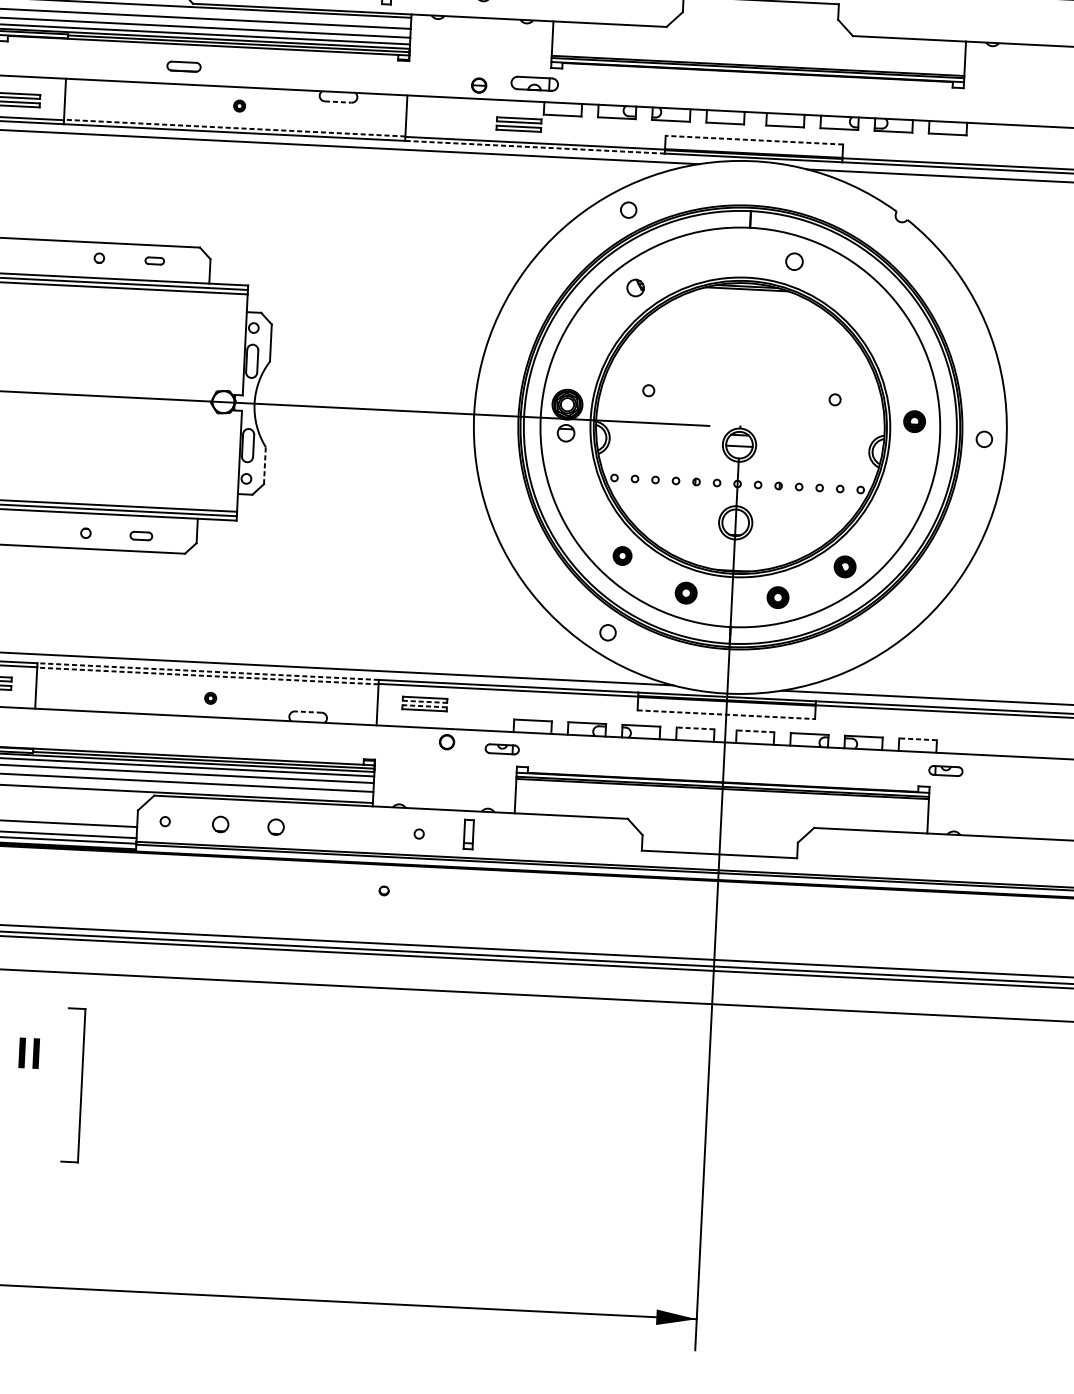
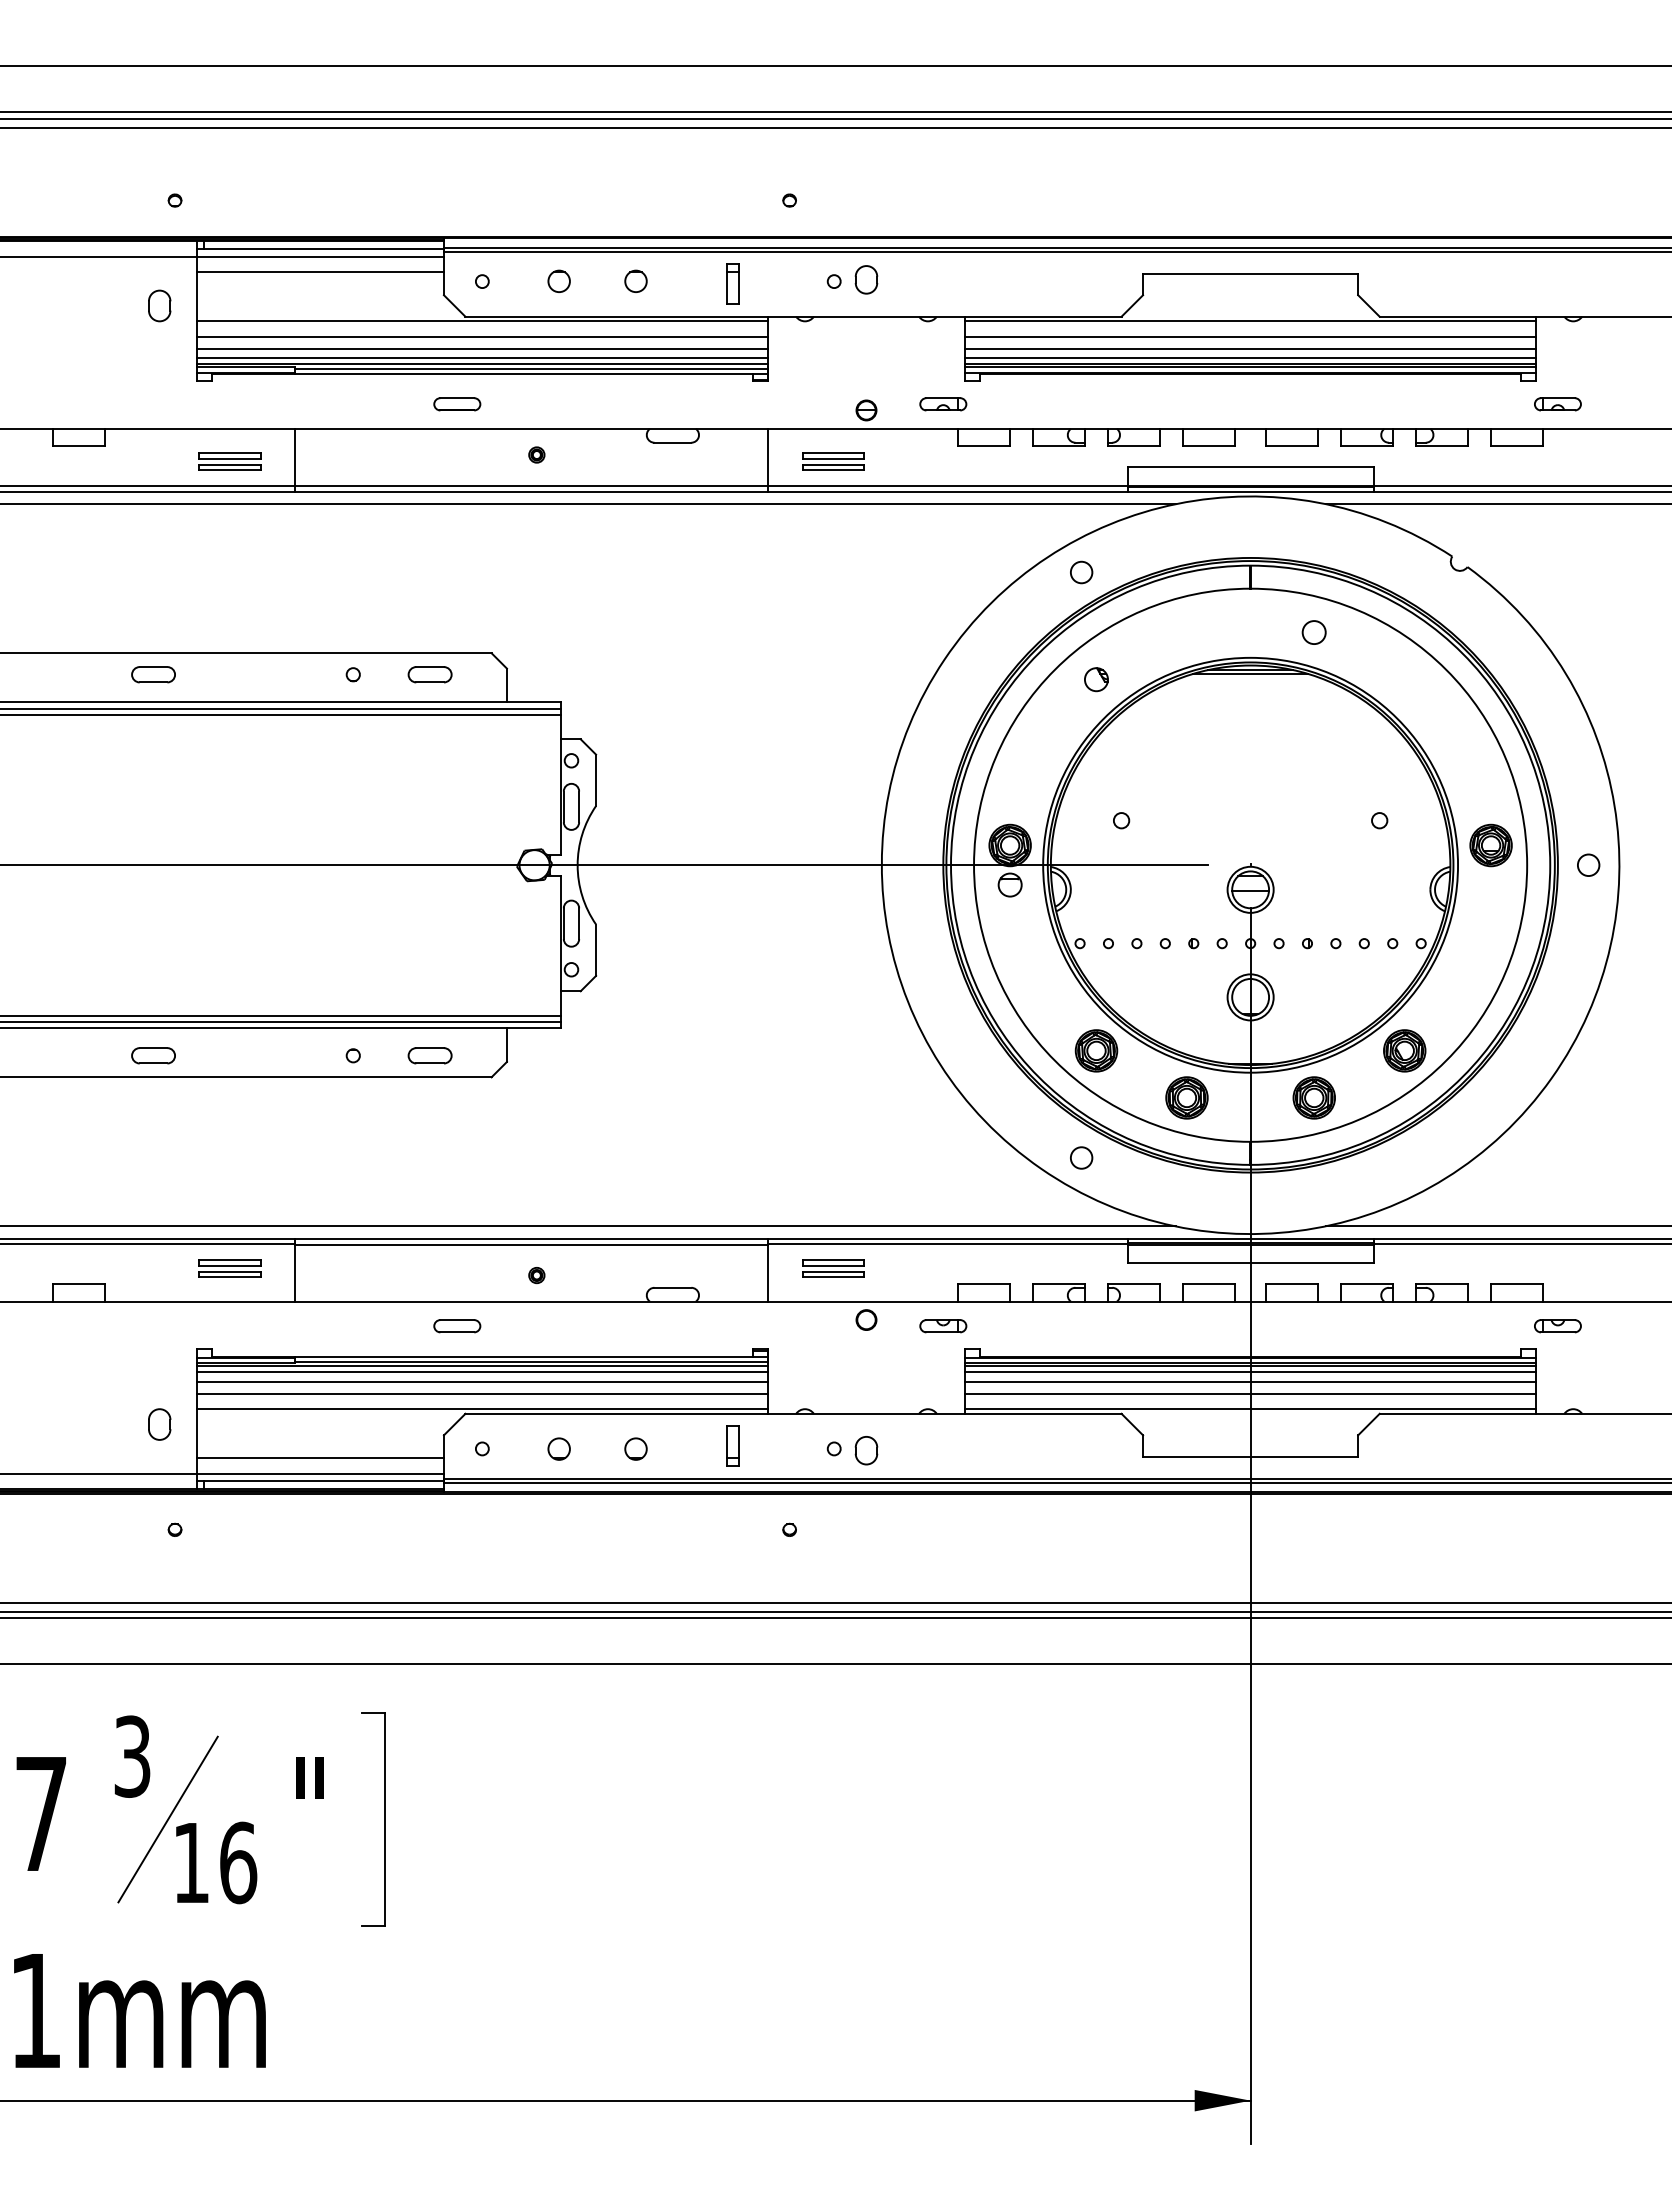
line: (759, 34) -> (1250, 321), added
line: (758, 45) -> (1250, 336), added
line: (758, 55) -> (1250, 349), added
line: (758, 61) -> (1250, 358), added
part: (534, 84) -> (943, 404), size x0.71
line: (338, 101) -> (673, 442), dashed -> solid
part: (978, 105) -> (1557, 404), added
part: (519, 124) -> (833, 461), moved
line: (234, 127) -> (531, 485), dashed -> solid
line: (754, 140) -> (1250, 467), dashed -> solid
line: (534, 146) -> (947, 491), dashed -> solid
part: (154, 260) -> (429, 674), size x1.67
part: (914, 421) -> (1490, 845), size x1.43
line: (265, 465) -> (596, 950), dashed -> solid
part: (140, 535) -> (429, 1055), size x1.43
part: (622, 555) -> (1096, 1050), size x1.67
part: (844, 566) -> (1404, 1050), size x1.43
part: (685, 592) -> (1186, 1097), size x1.43
part: (777, 597) -> (1313, 1097), size x1.43
line: (208, 671) -> (531, 1238), dashed -> solid
line: (207, 675) -> (531, 1244), dashed -> solid
line: (425, 701) -> (833, 1265), dashed -> solid
line: (424, 705) -> (833, 1271), dashed -> solid
line: (308, 711) -> (672, 1287), dashed -> solid
line: (726, 714) -> (1250, 1263), dashed -> solid
line: (695, 728) -> (1208, 1284), dashed -> solid
line: (755, 731) -> (1291, 1284), dashed -> solid
part: (151, 732) -> (457, 1326), added
line: (917, 739) -> (1516, 1284), dashed -> solid
line: (722, 793) -> (1250, 1372), added
line: (722, 800) -> (1250, 1381), added
line: (721, 808) -> (1250, 1393), added
line: (721, 820) -> (1250, 1409), added
part: (468, 833) -> (732, 1445), moved
part: (442, 836) -> (866, 1450), added

